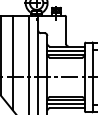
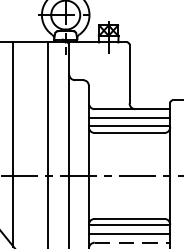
line: (67, 108) -> (132, 243), solid -> dashed

